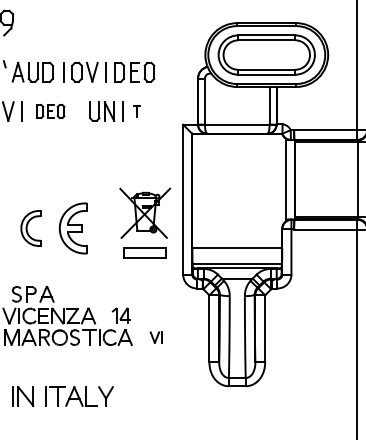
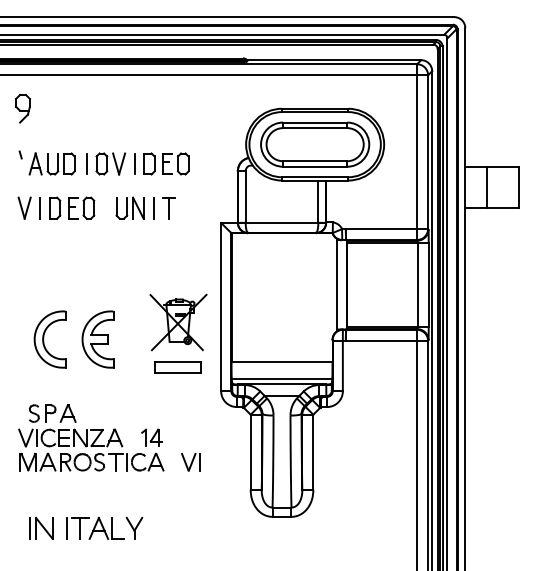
part: (50, 110) -> (72, 207), size x1.43
part: (136, 111) -> (168, 208), size x1.67
part: (30, 228) -> (49, 339), size x1.43
part: (155, 336) -> (190, 461), size x1.43

